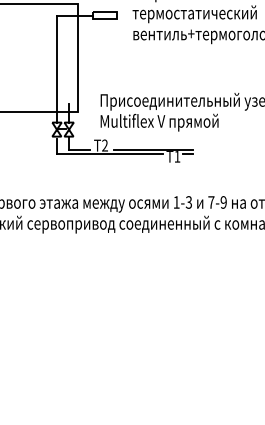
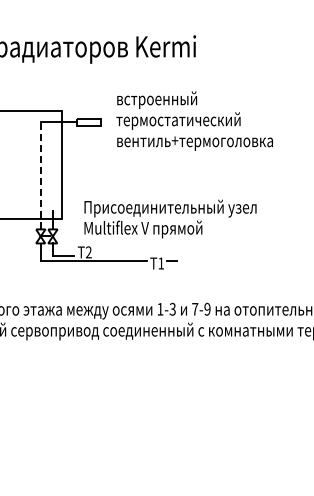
line: (56, 68) -> (40, 175), solid -> dashed
line: (153, 149) -> (137, 256), removed

